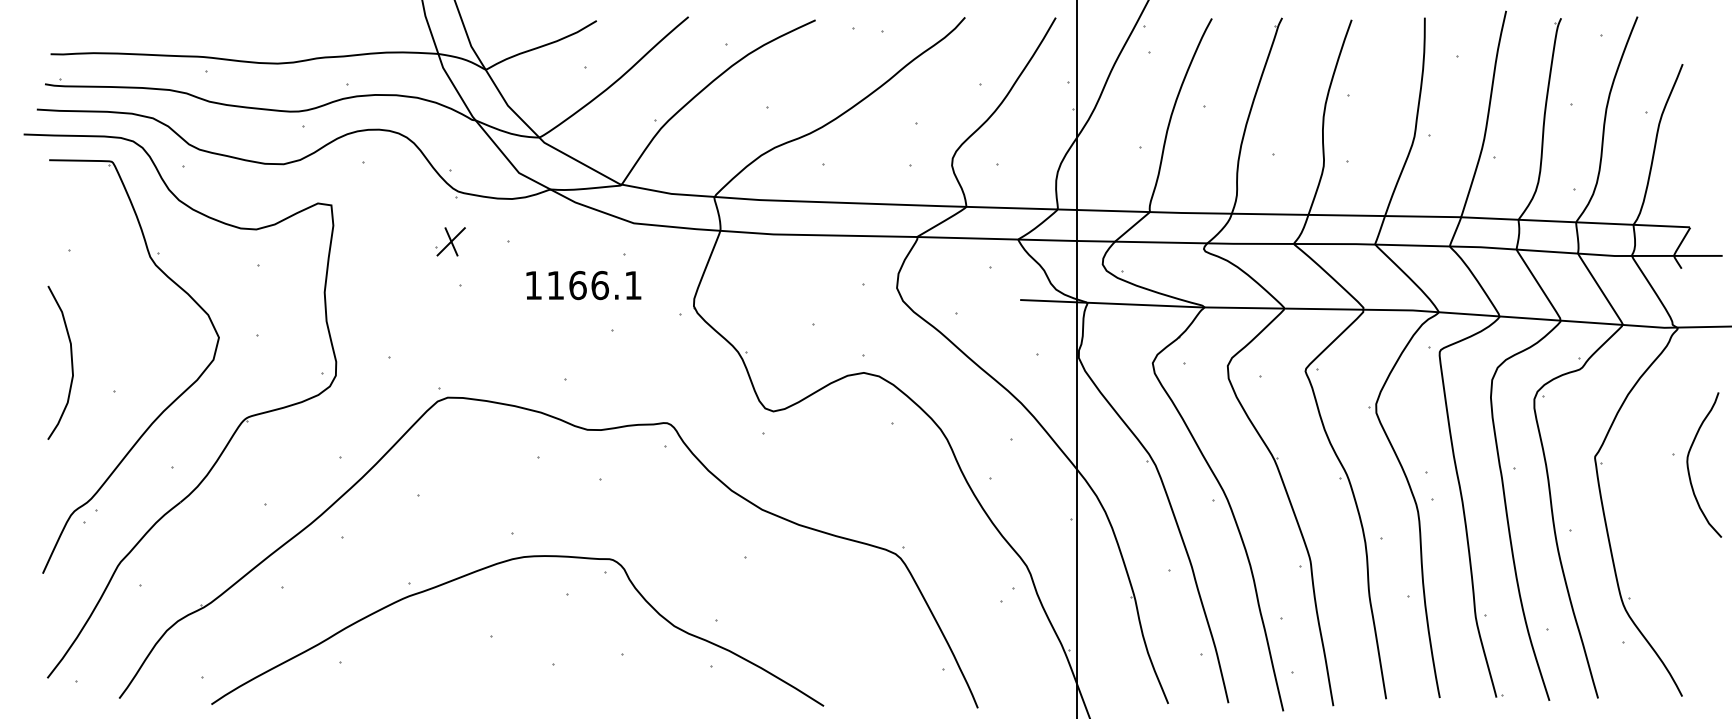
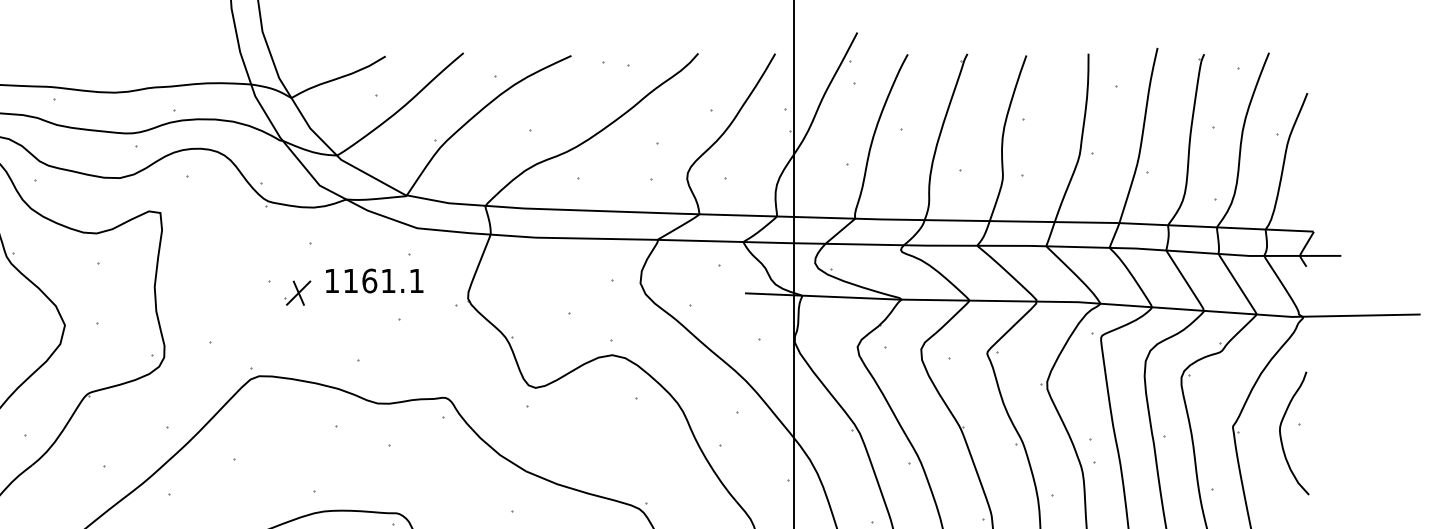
part: (450, 241) -> (298, 292), moved
text: (599, 285) -> (387, 281), 1166.1 -> 1161.1
curve: (1689, 469) -> (1281, 437), moved

